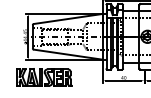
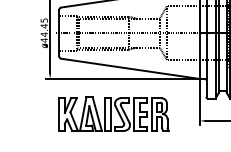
part: (44, 77) -> (114, 114), moved

